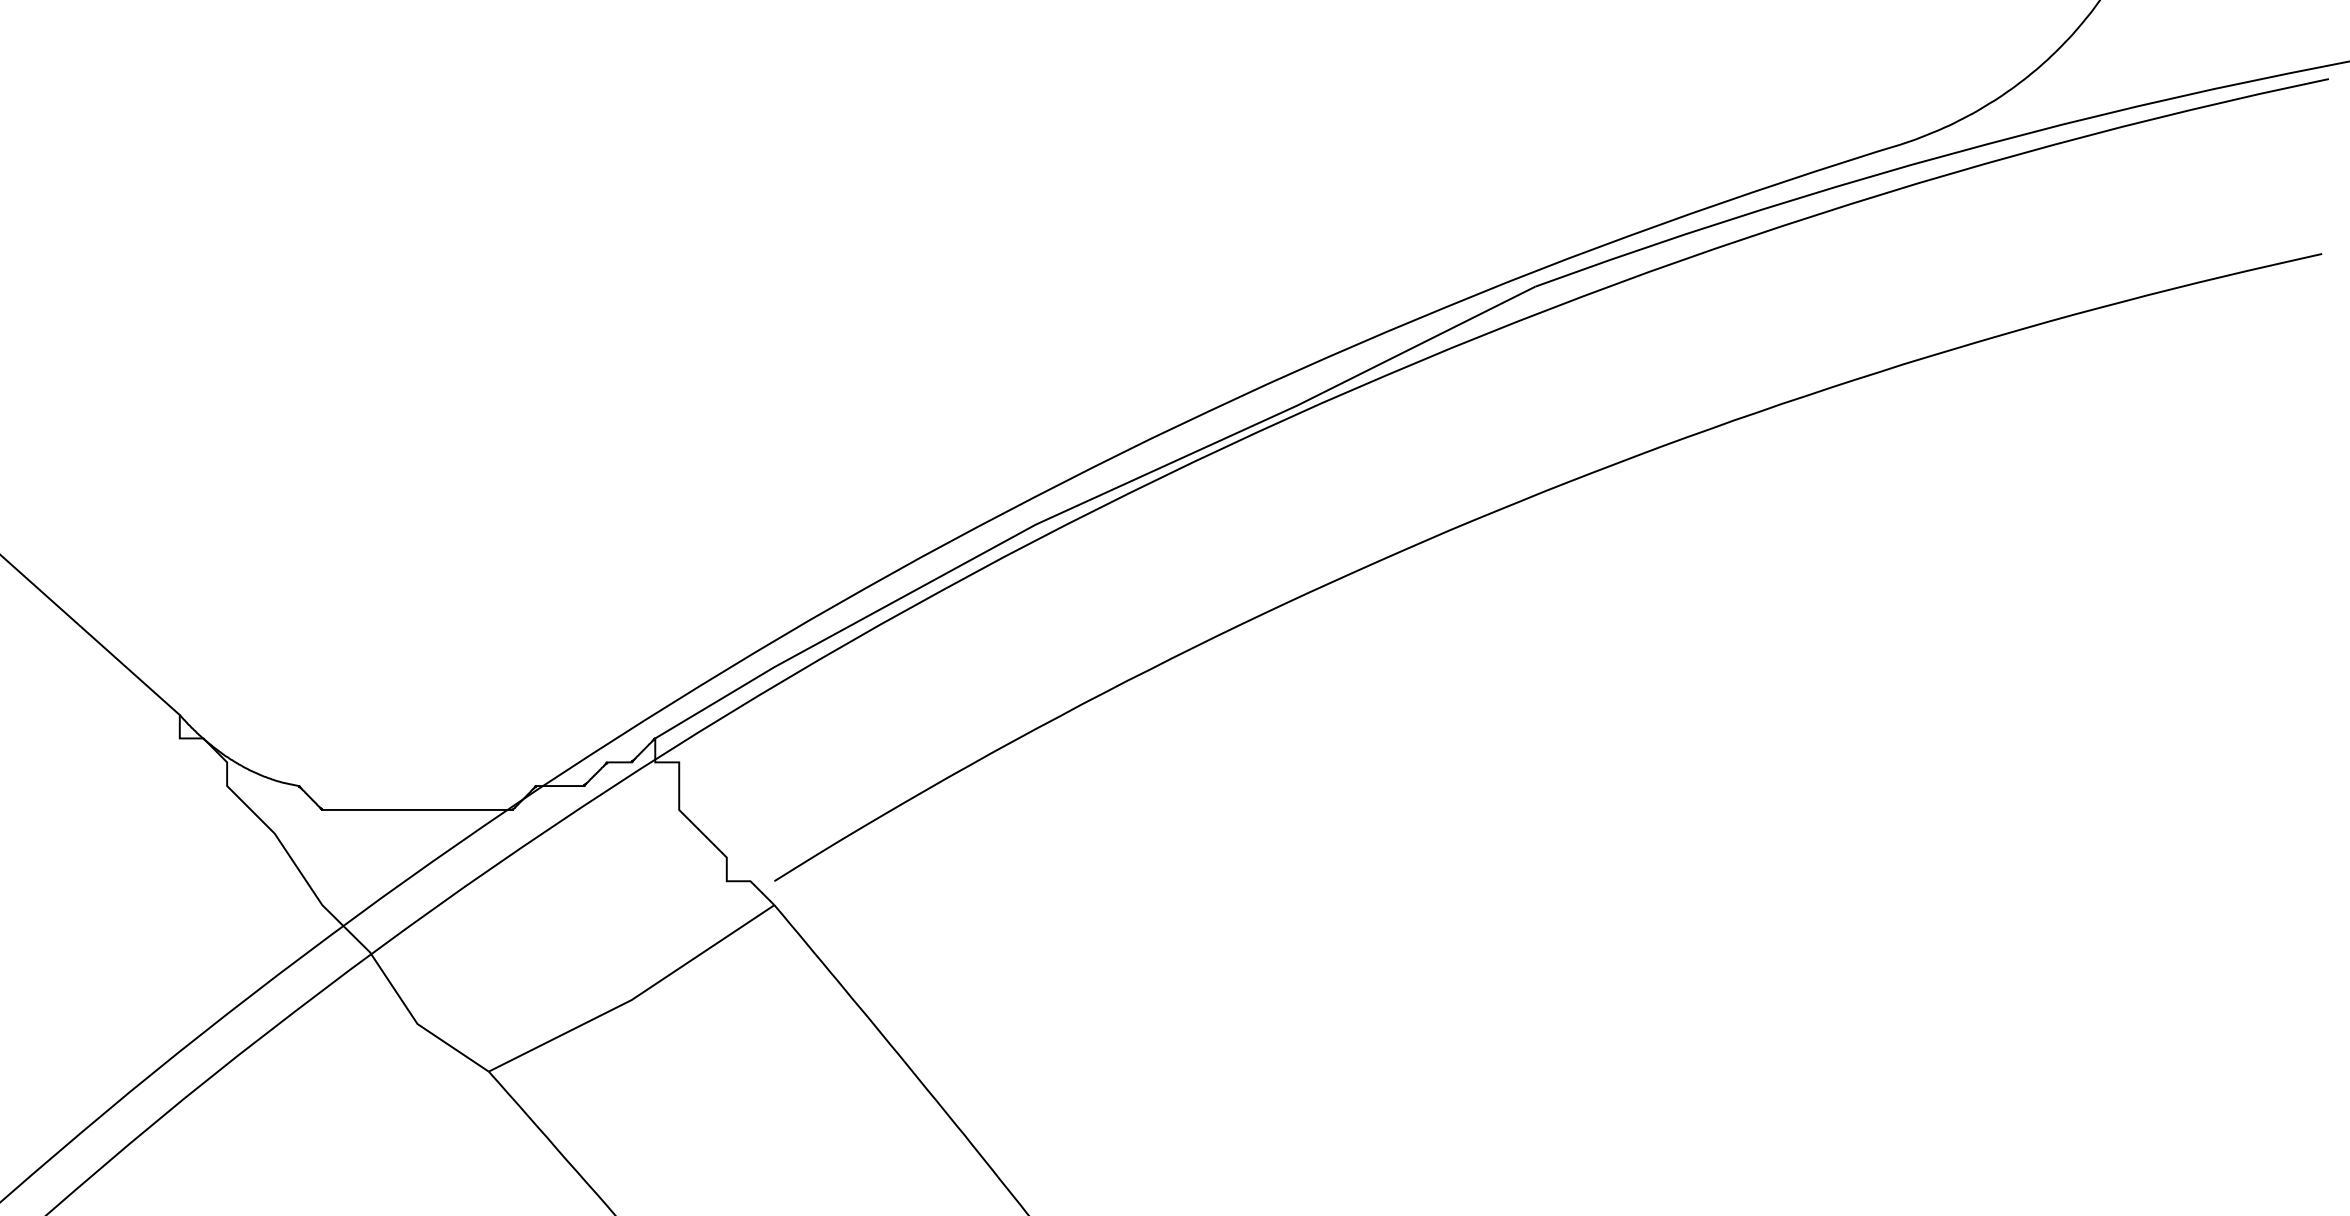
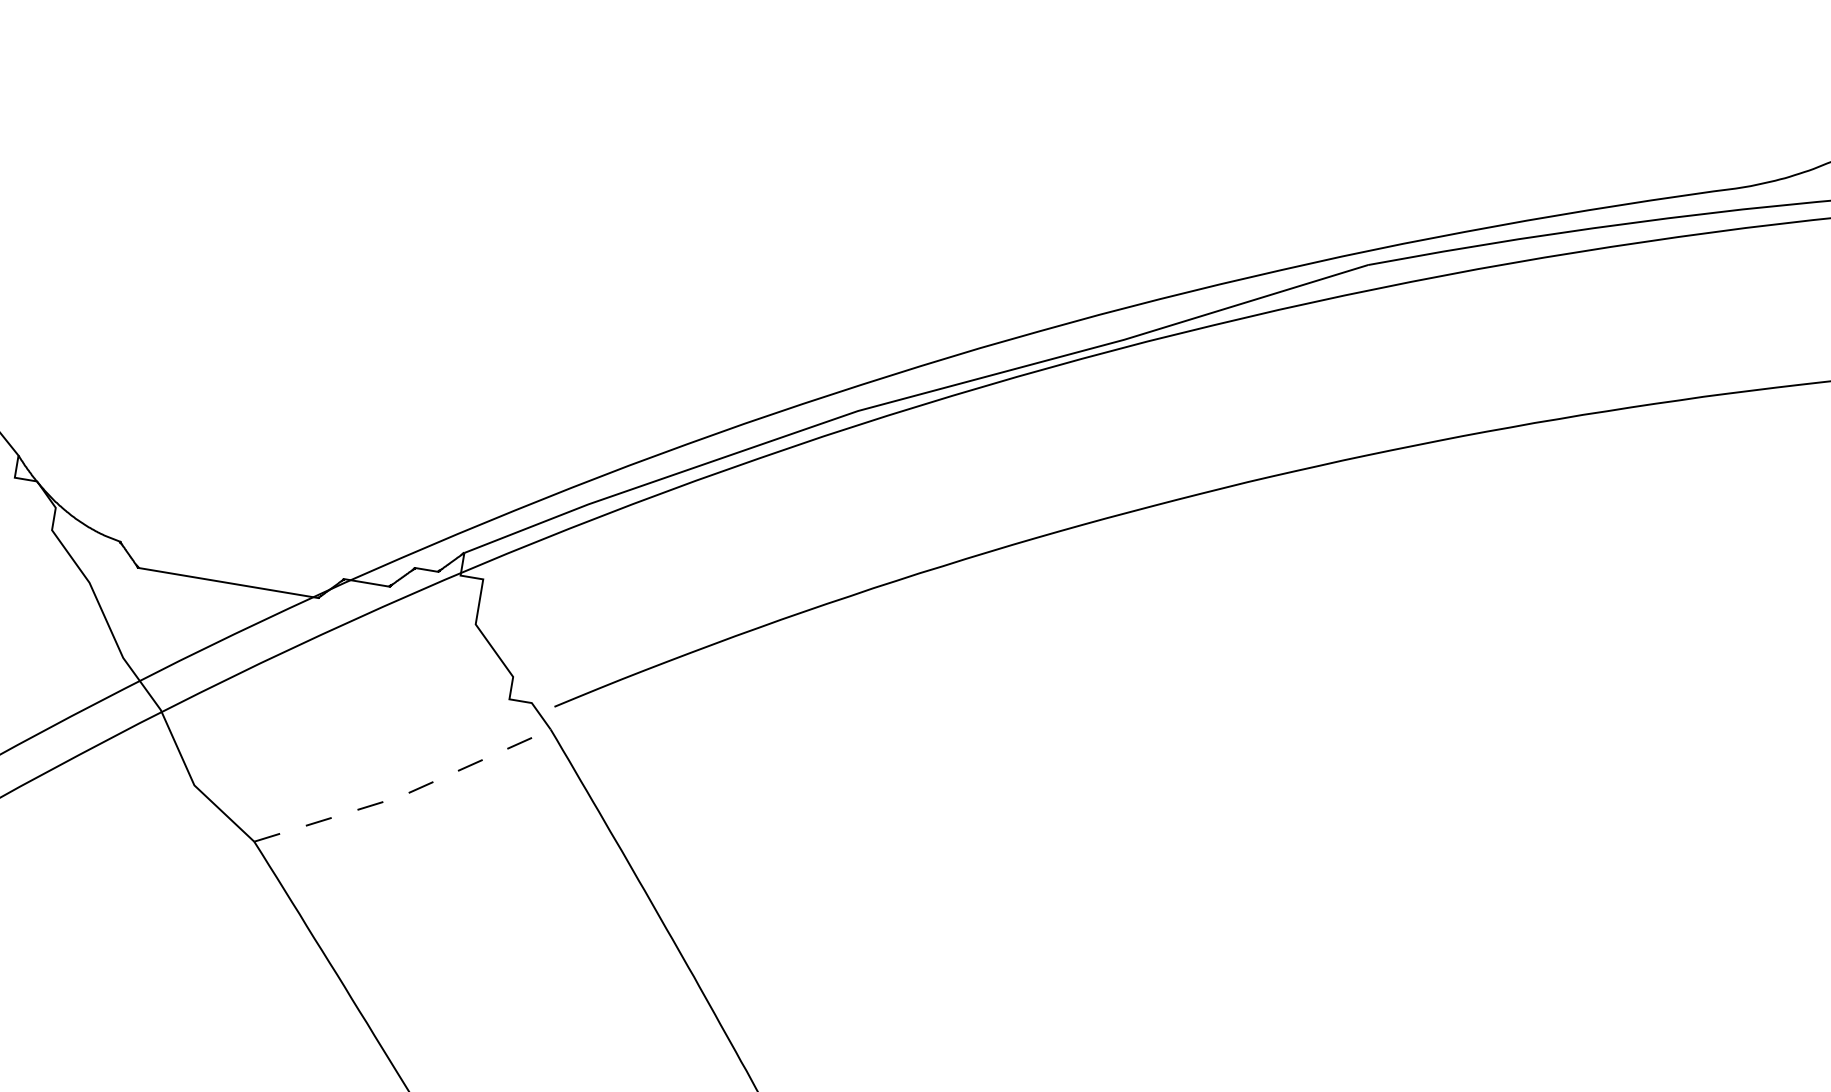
line: (636, 996) -> (405, 794), solid -> dashed

